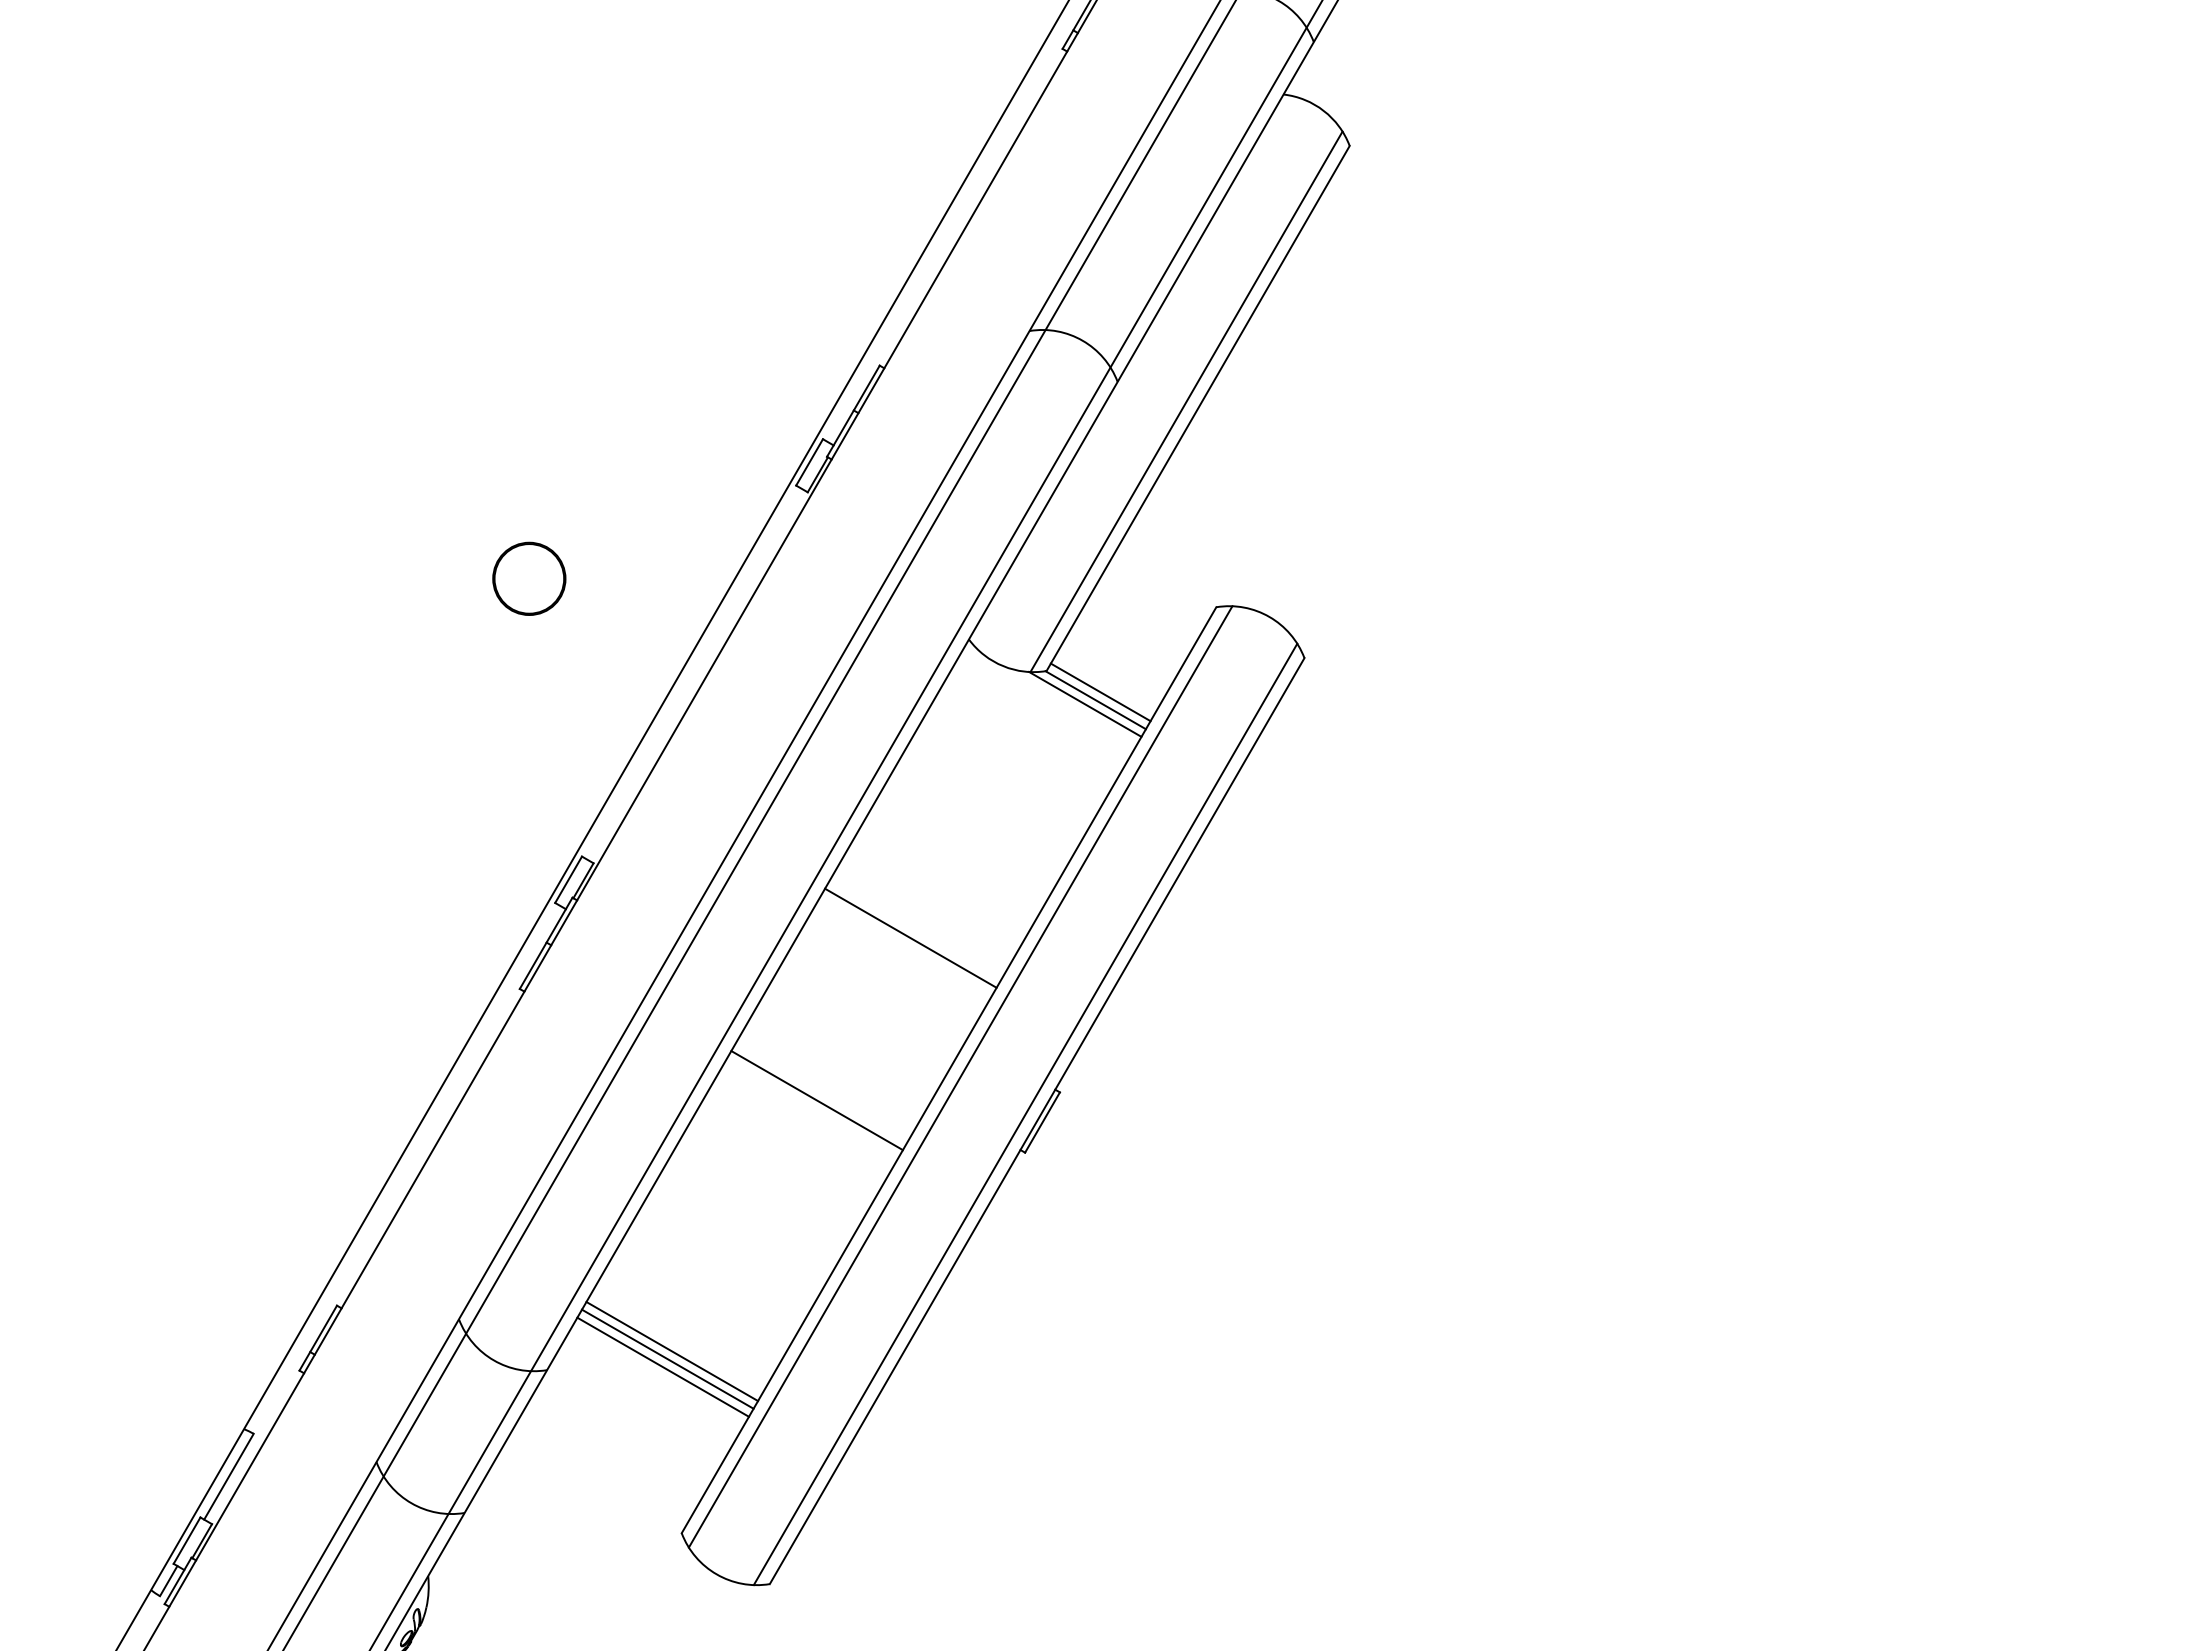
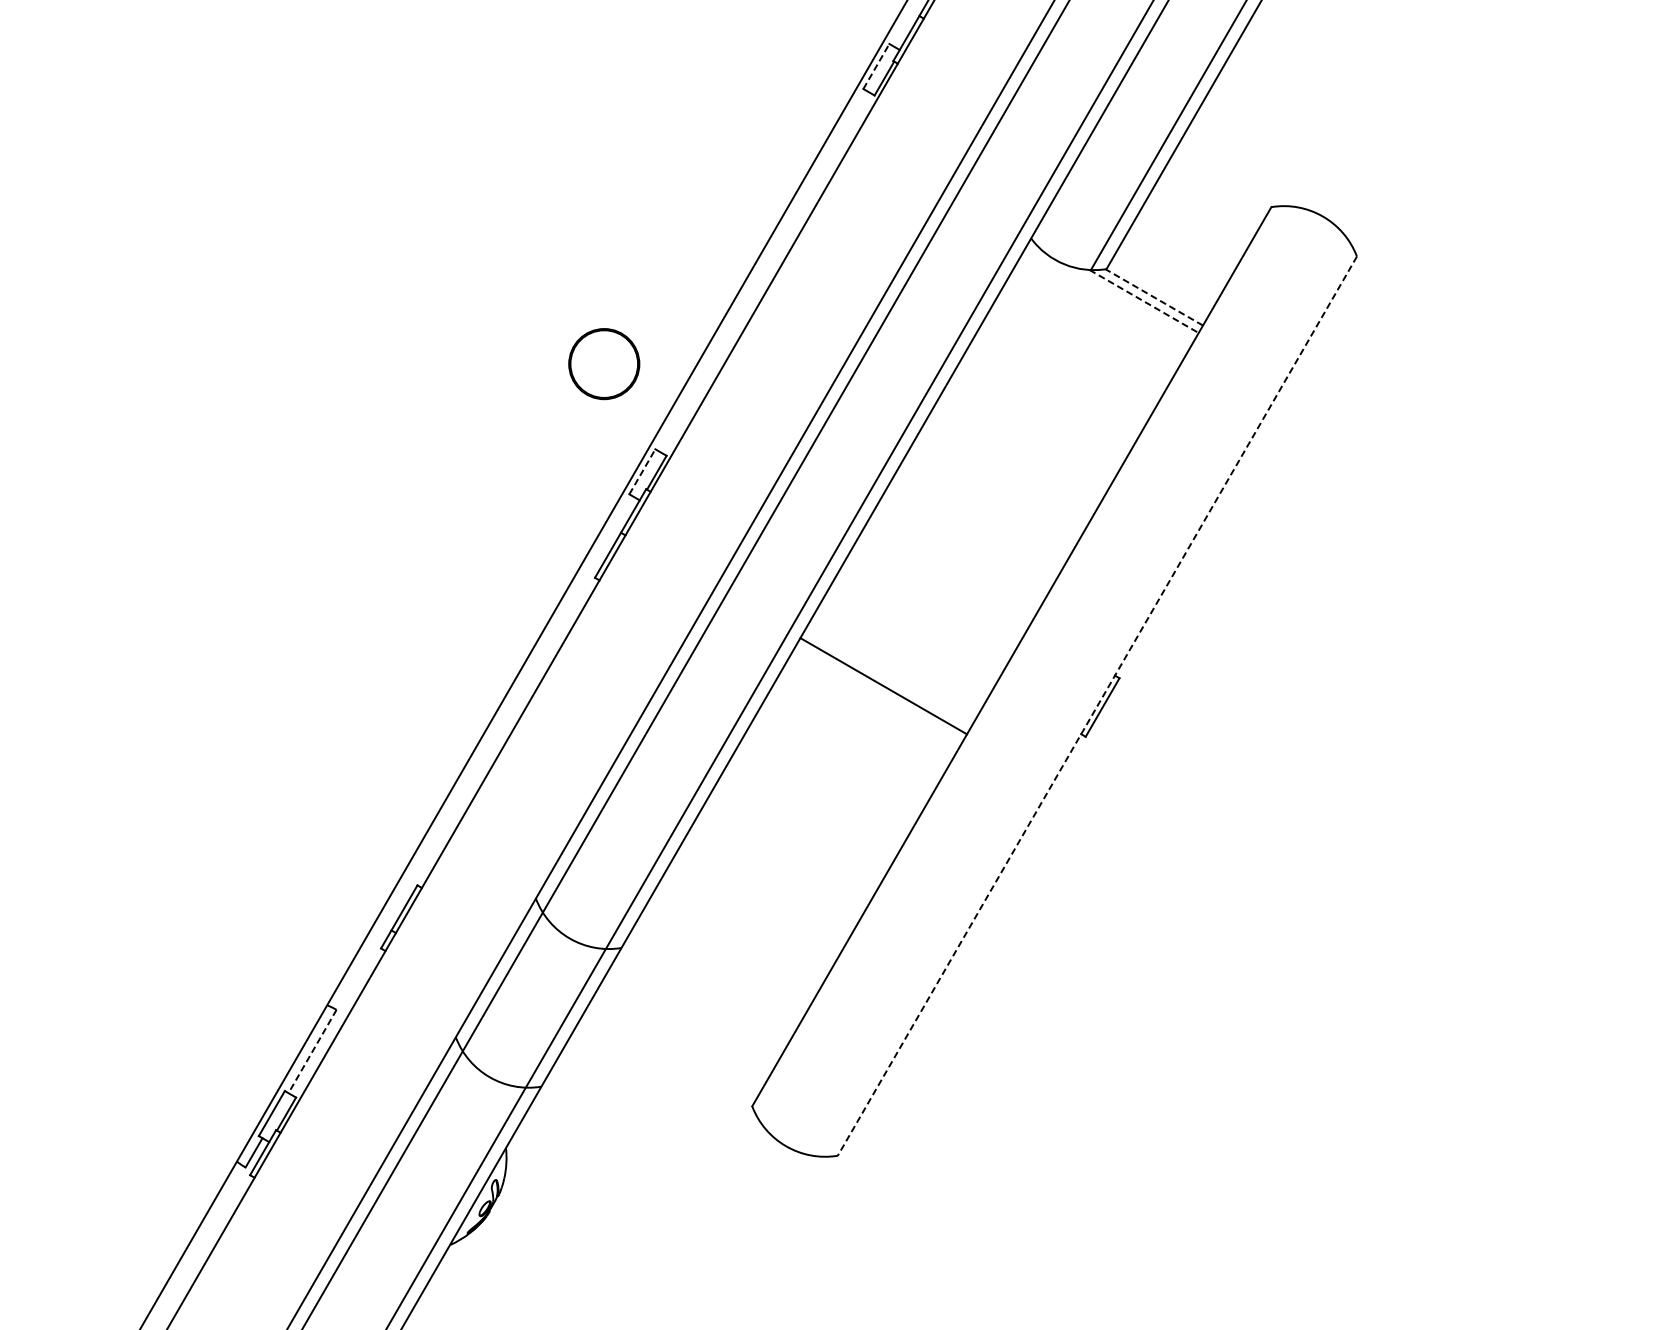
line: (809, 462) -> (876, 66), solid -> dashed
part: (529, 578) -> (604, 363), moved
line: (1100, 692) -> (1158, 289), removed
line: (1095, 700) -> (1154, 297), solid -> dashed
line: (1085, 704) -> (1144, 301), solid -> dashed
line: (568, 879) -> (642, 471), solid -> dashed
line: (910, 937) -> (974, 527), removed
line: (960, 1076) -> (1022, 662), removed
line: (1025, 1114) -> (1086, 699), removed
line: (1037, 1121) -> (1097, 706), solid -> dashed
line: (672, 1351) -> (743, 929), removed
line: (667, 1358) -> (738, 936), removed
line: (662, 1366) -> (733, 944), removed
line: (228, 1476) -> (312, 1051), solid -> dashed

